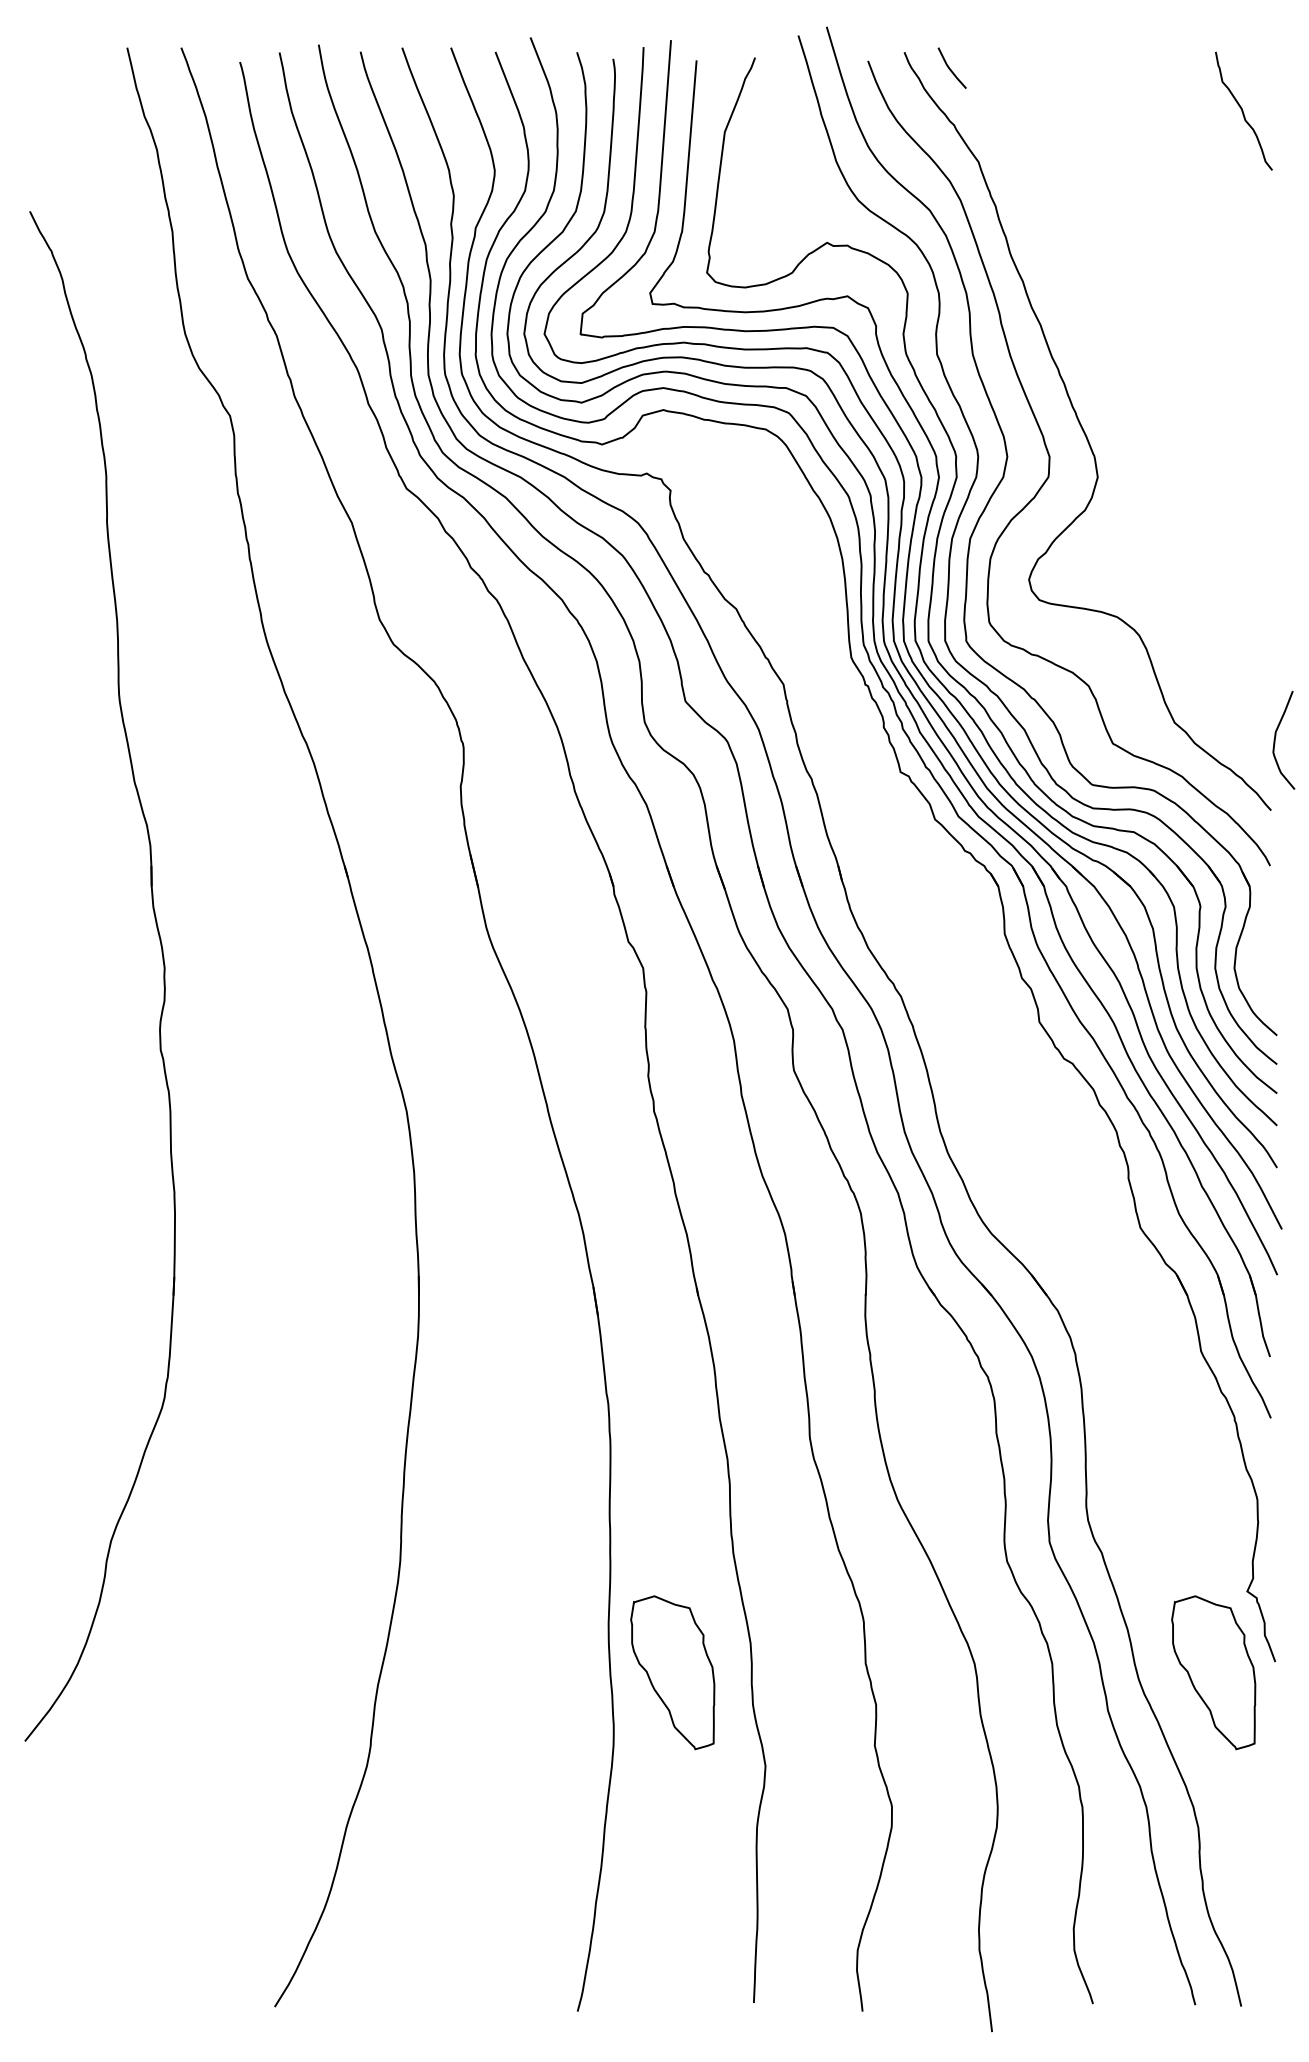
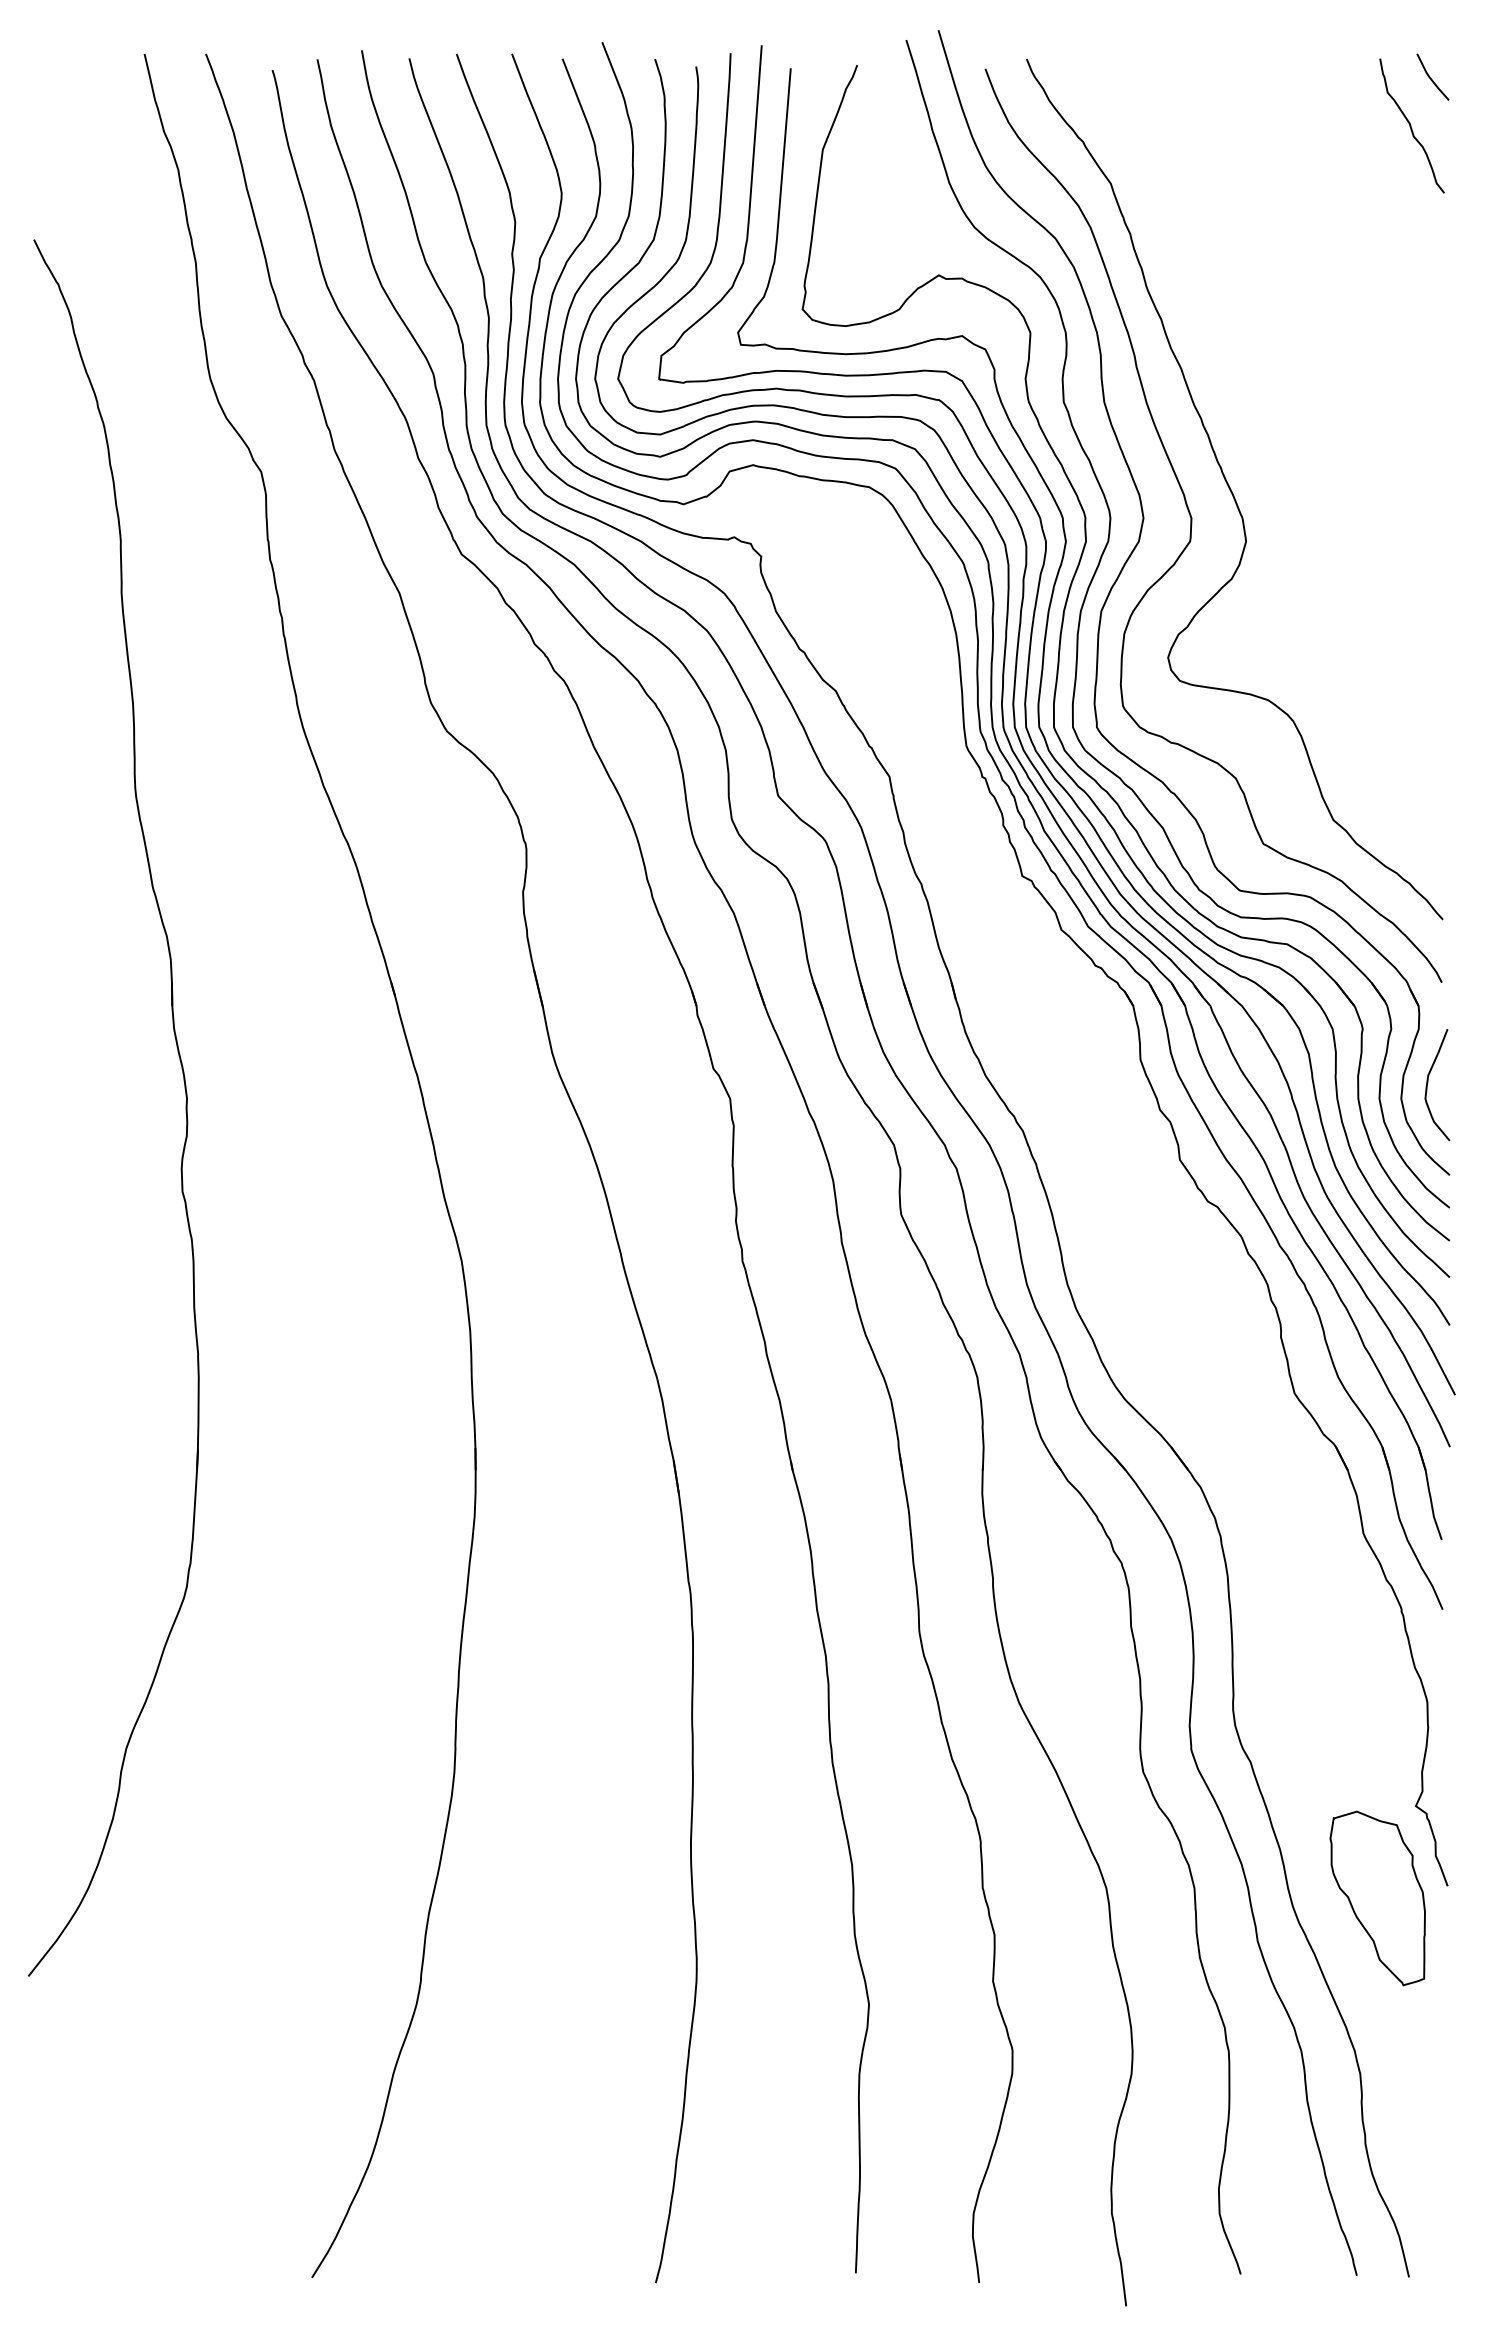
line: (950, 67) -> (1430, 76), moved
curve: (1276, 738) -> (1428, 1083), moved
part: (672, 1672) -> (763, 1898), removed

